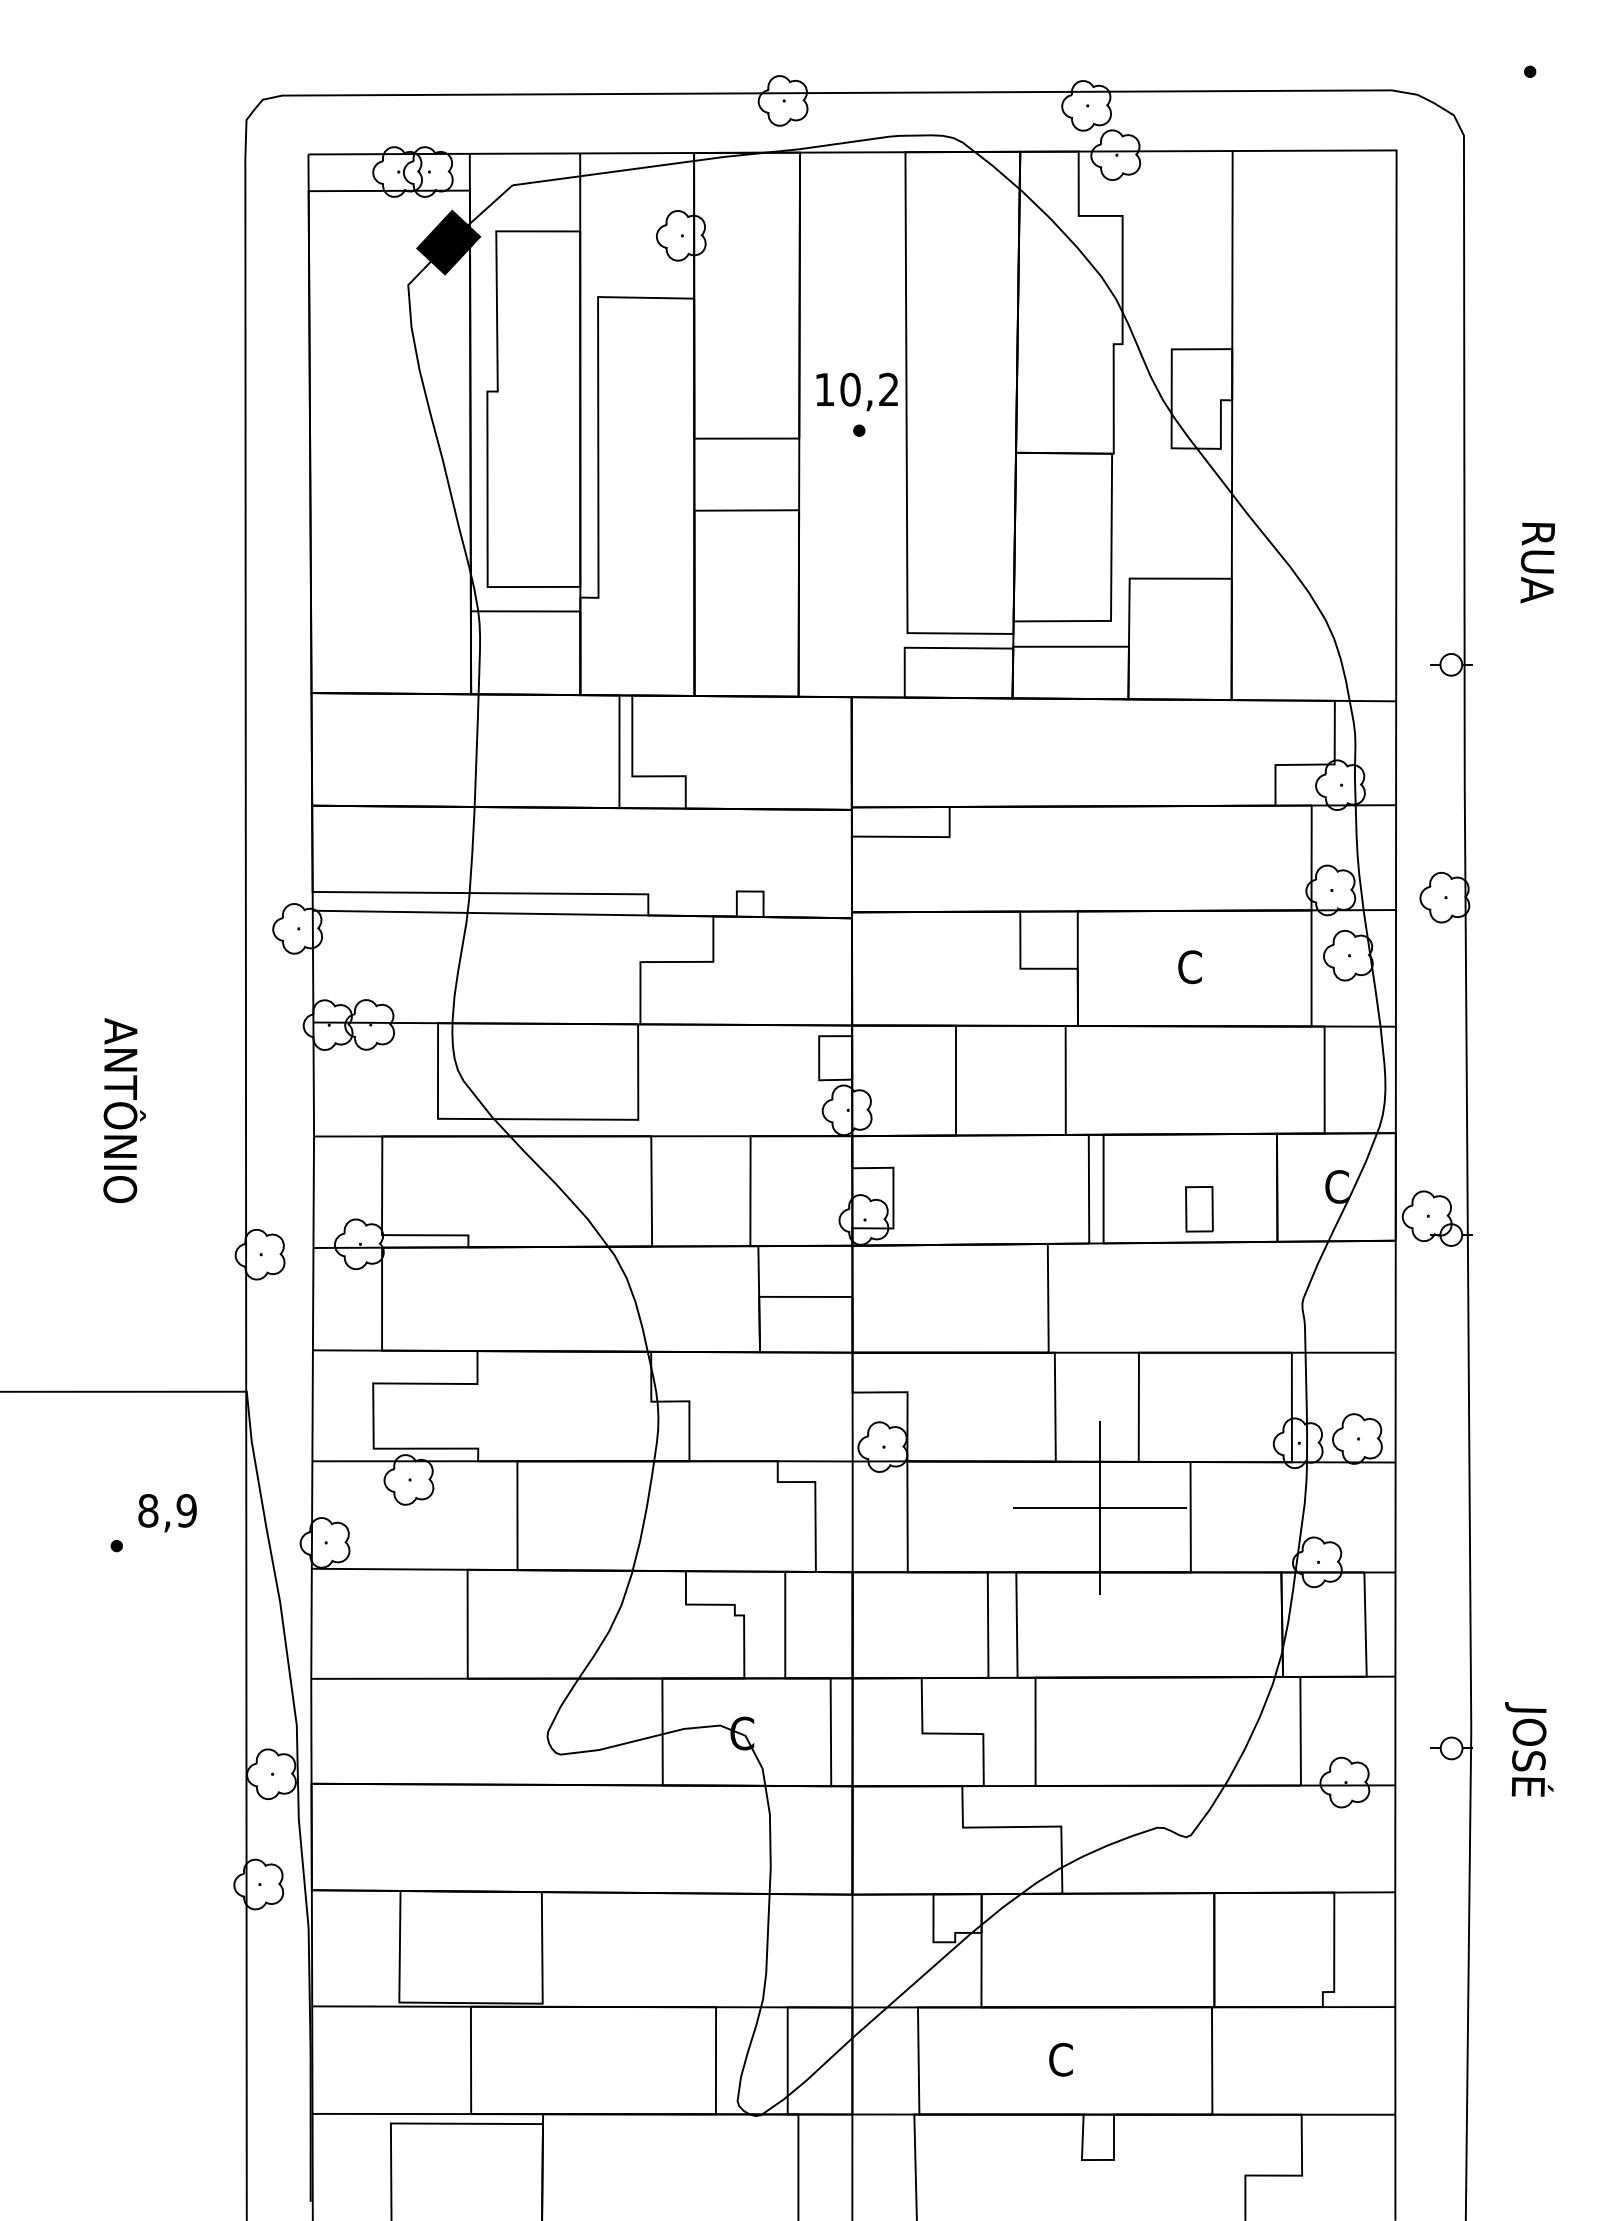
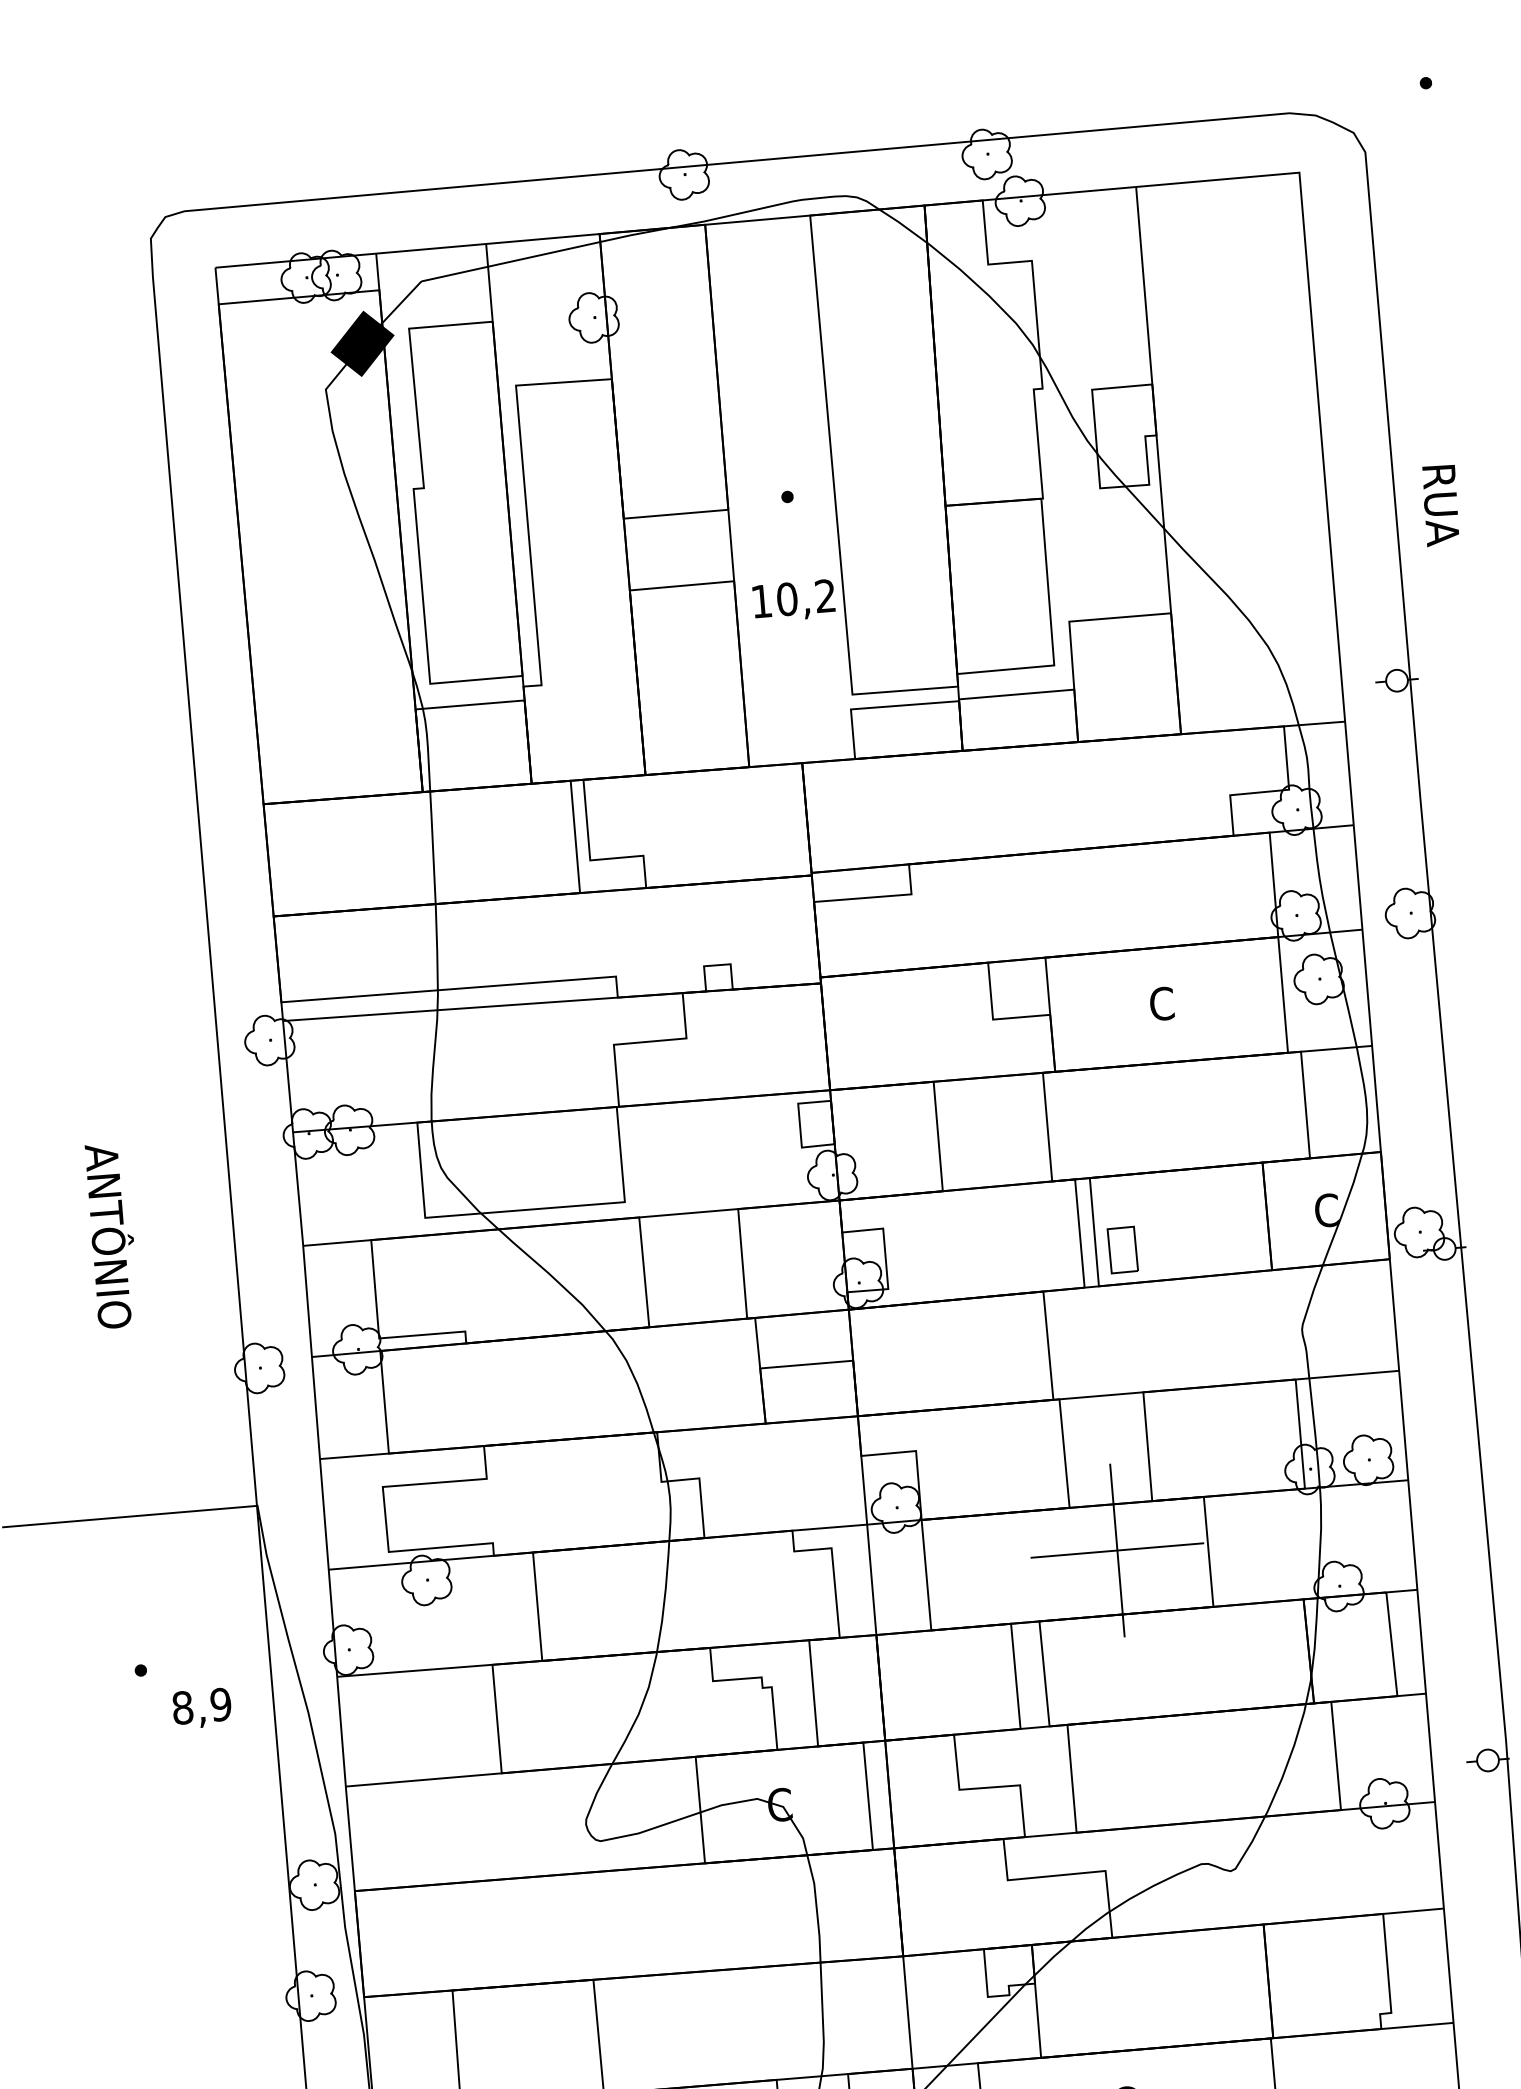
text: (856, 391) -> (793, 600), moved
text: (1537, 562) -> (1440, 505), moved
part: (1199, 1209) -> (1122, 1250), moved
text: (167, 1513) -> (202, 1708), moved

